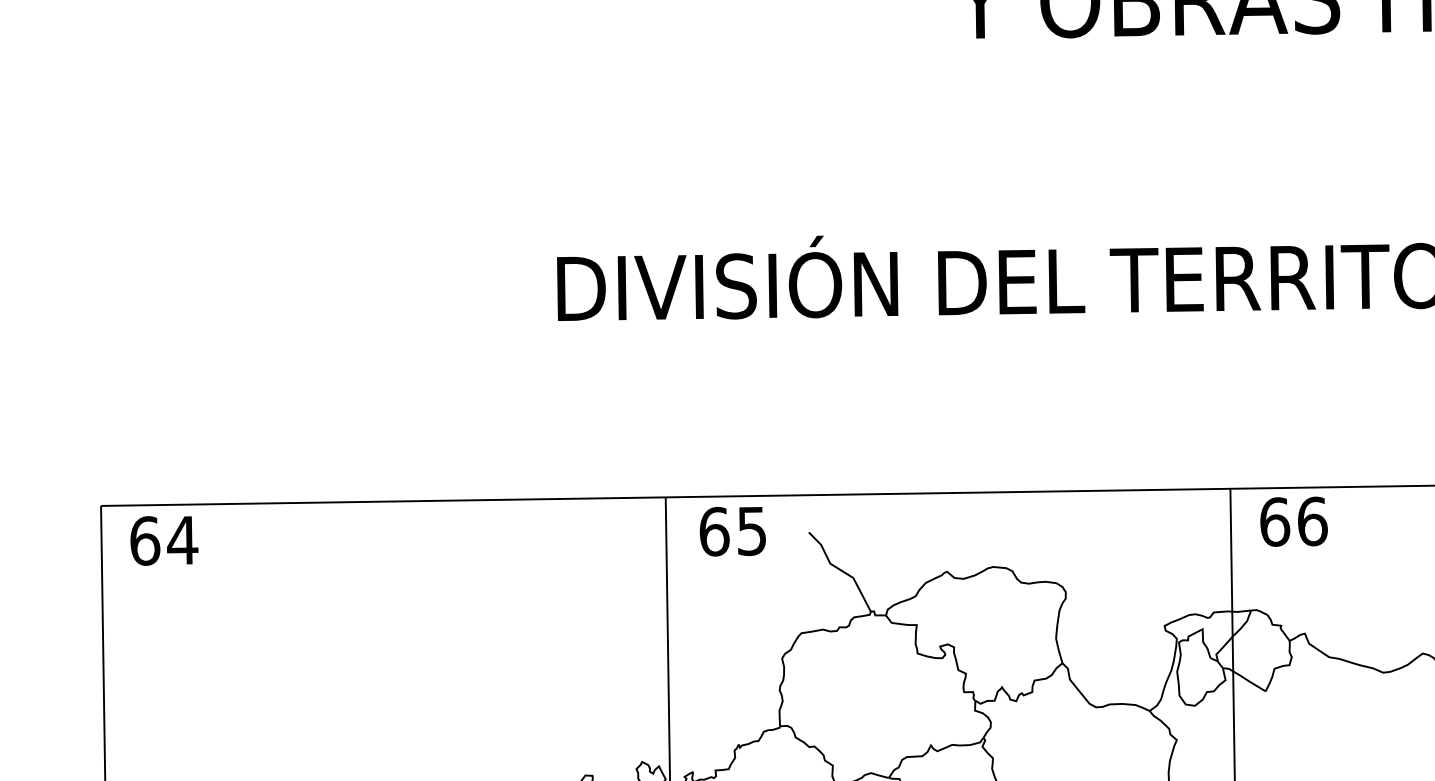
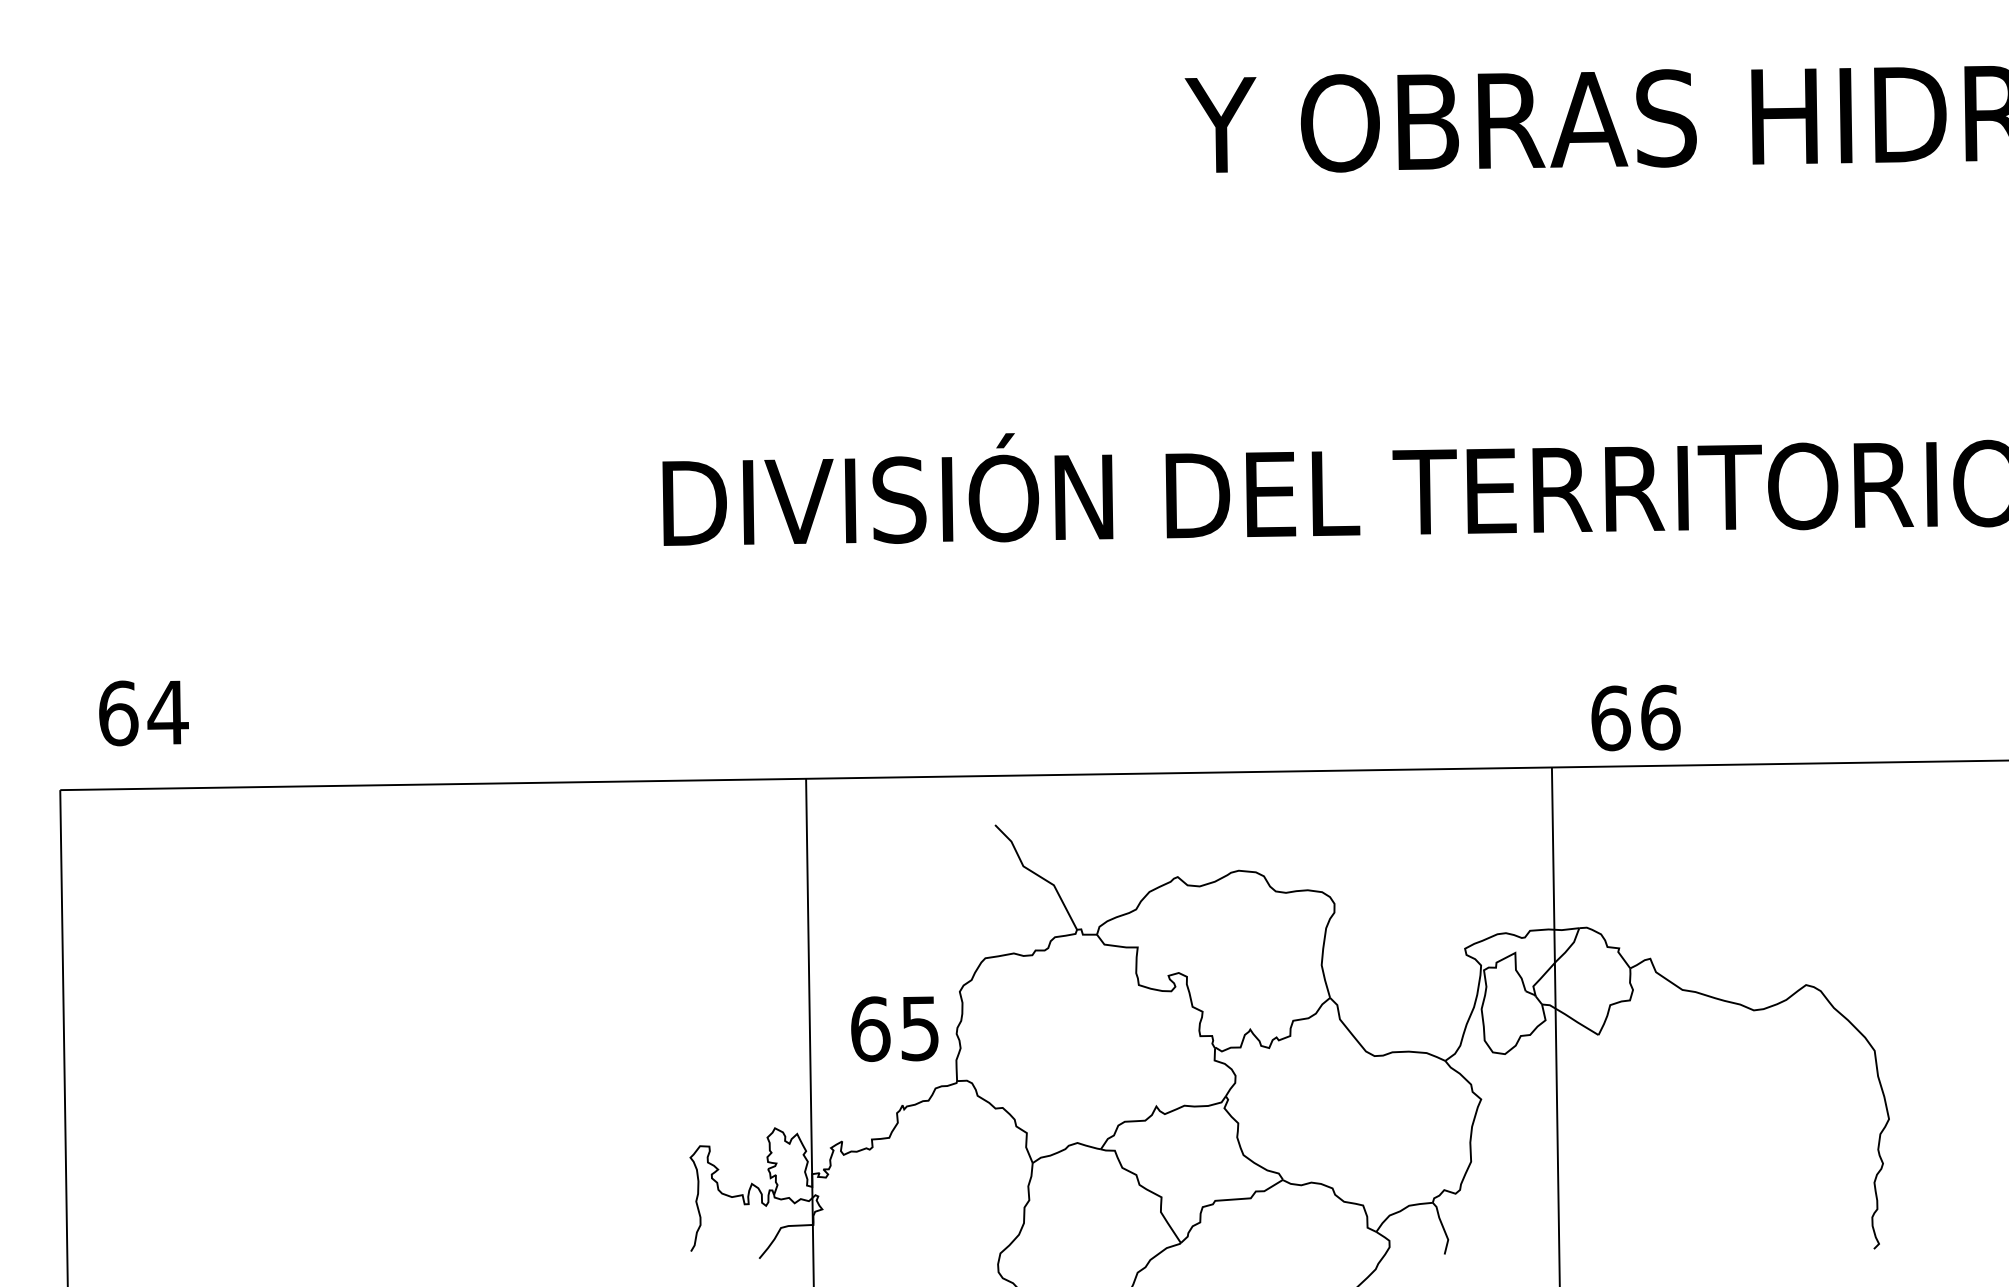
text: (1293, 521) -> (1635, 717), moved
text: (732, 531) -> (894, 1028), moved
text: (164, 541) -> (143, 713), moved

